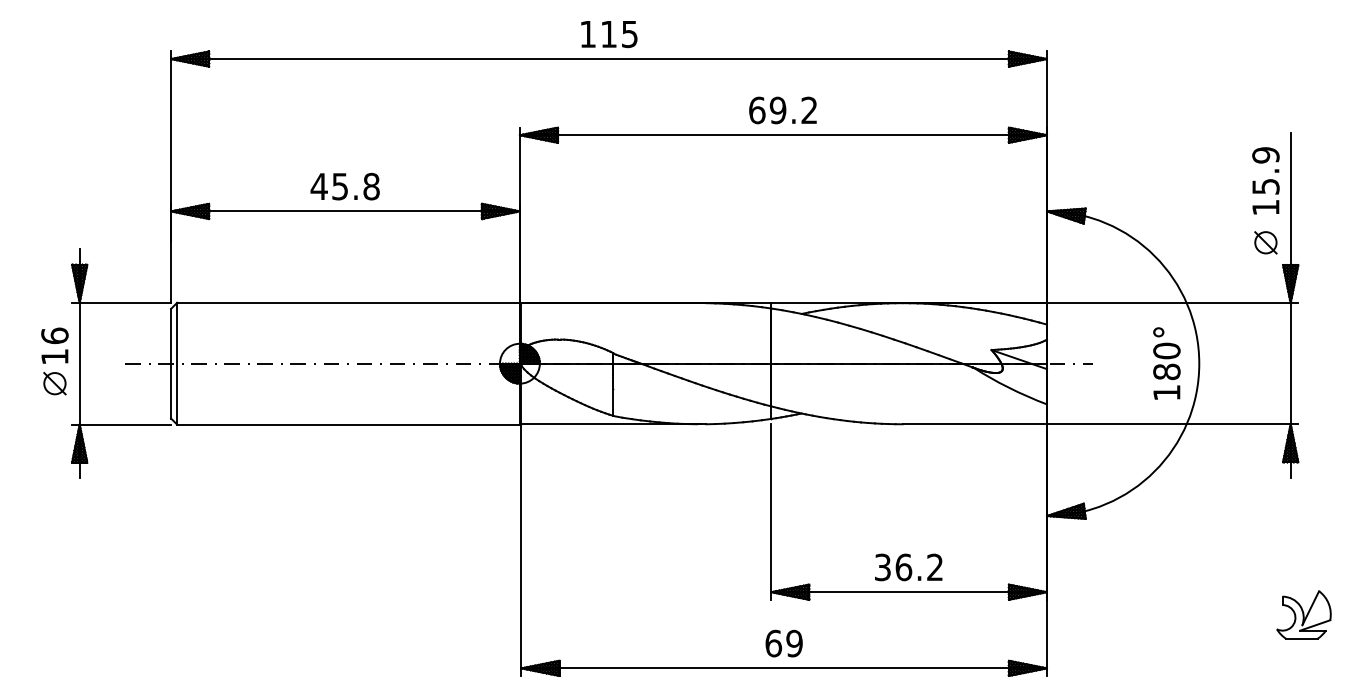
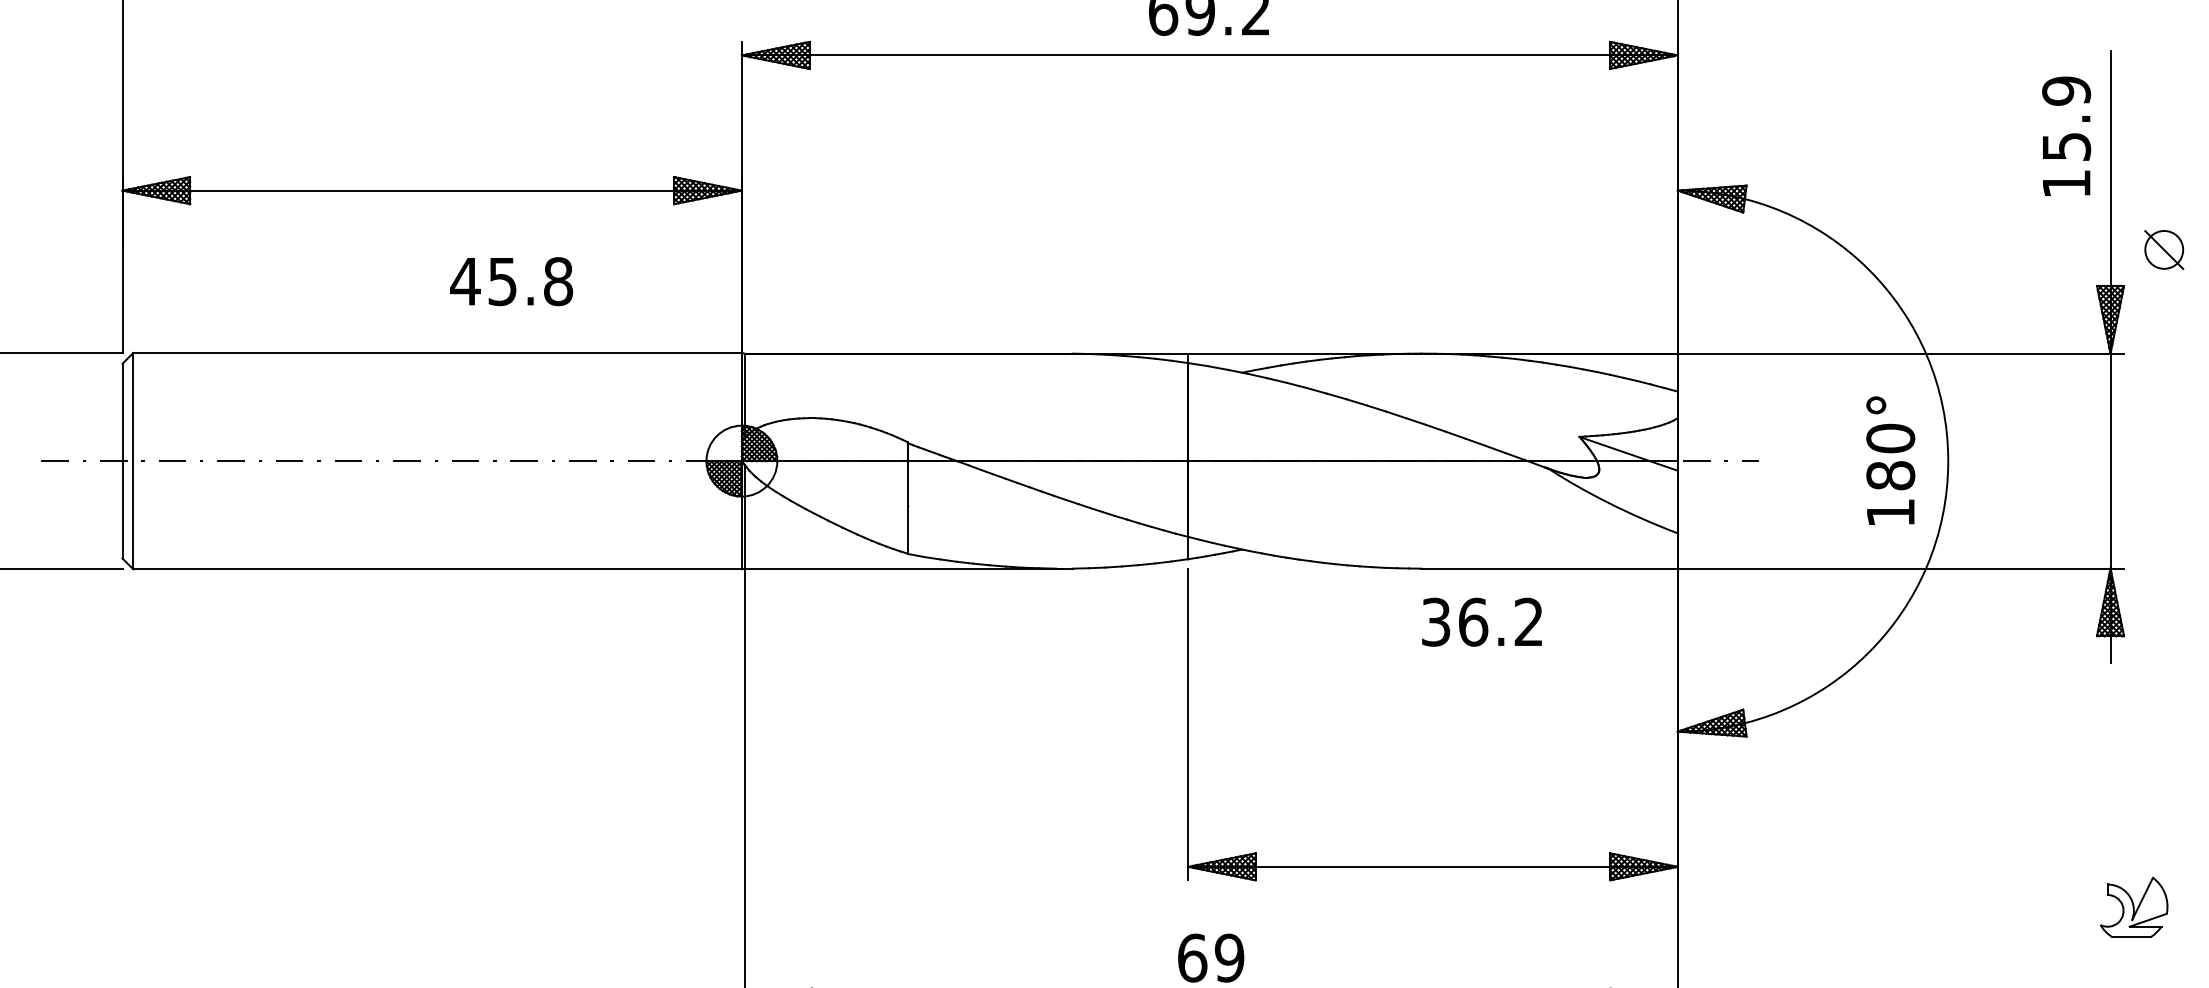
text: (344, 186) -> (510, 281), moved
part: (1265, 242) -> (2163, 249), moved
text: (908, 567) -> (1481, 622), moved
part: (1303, 614) -> (2133, 906), size x0.7

